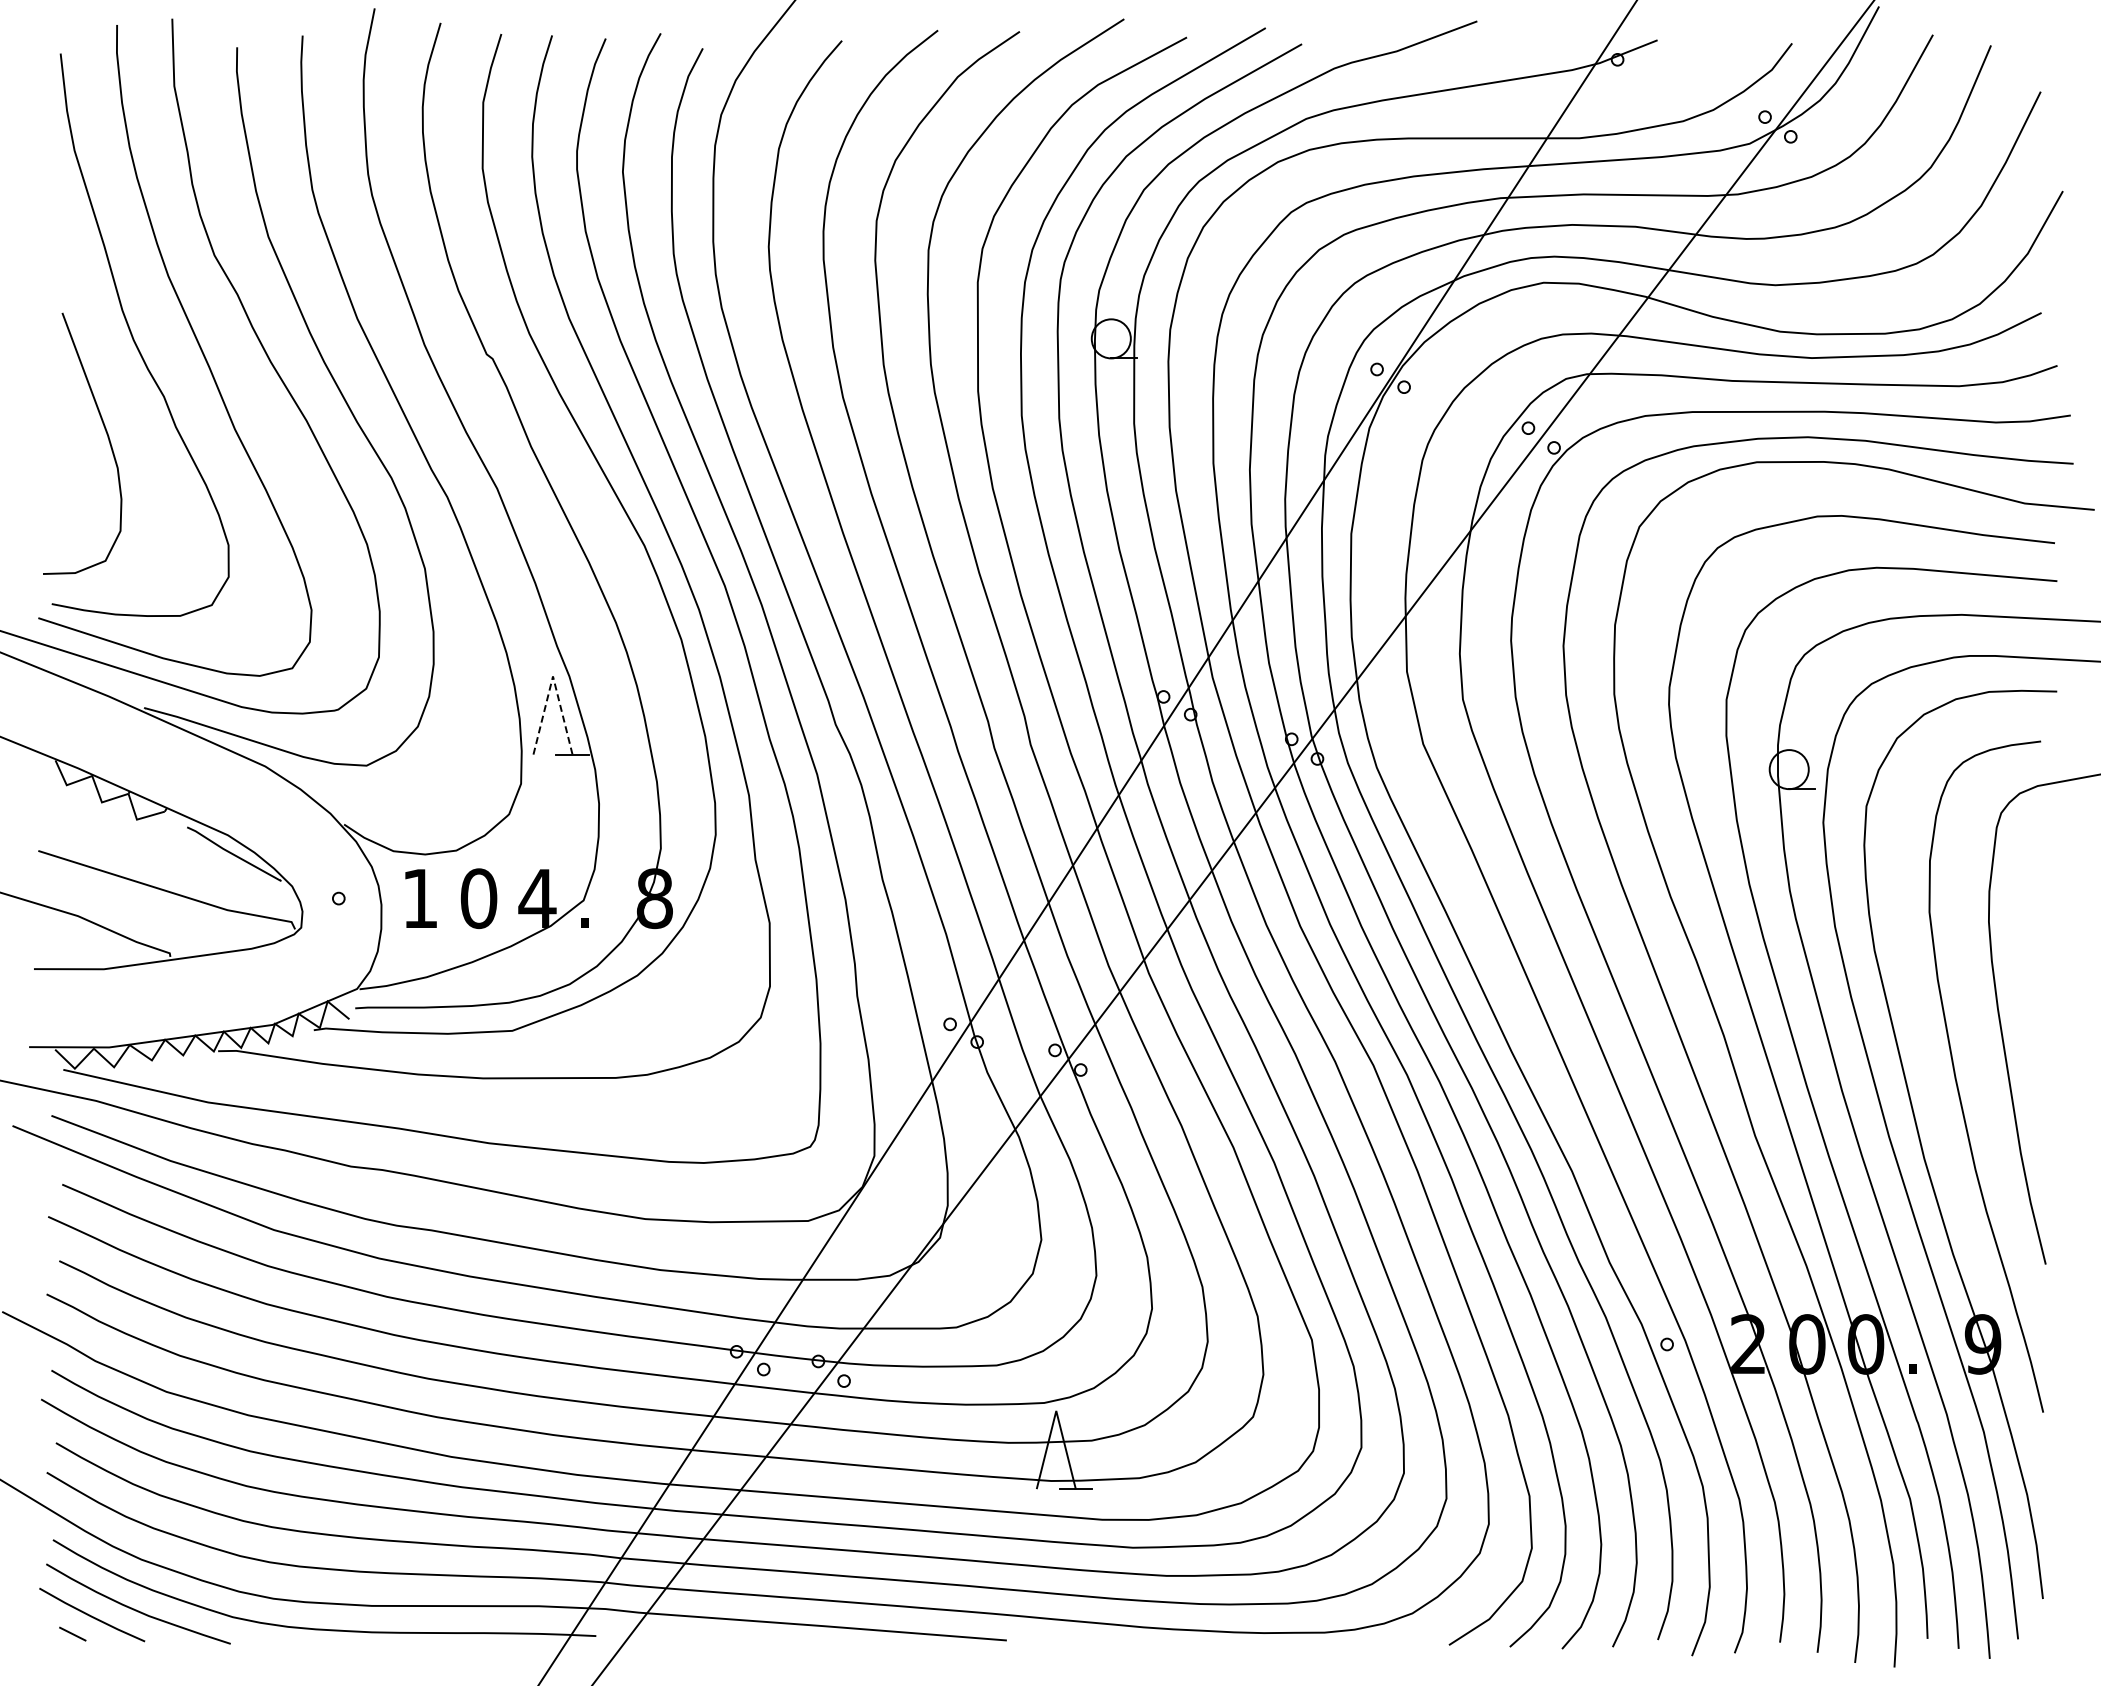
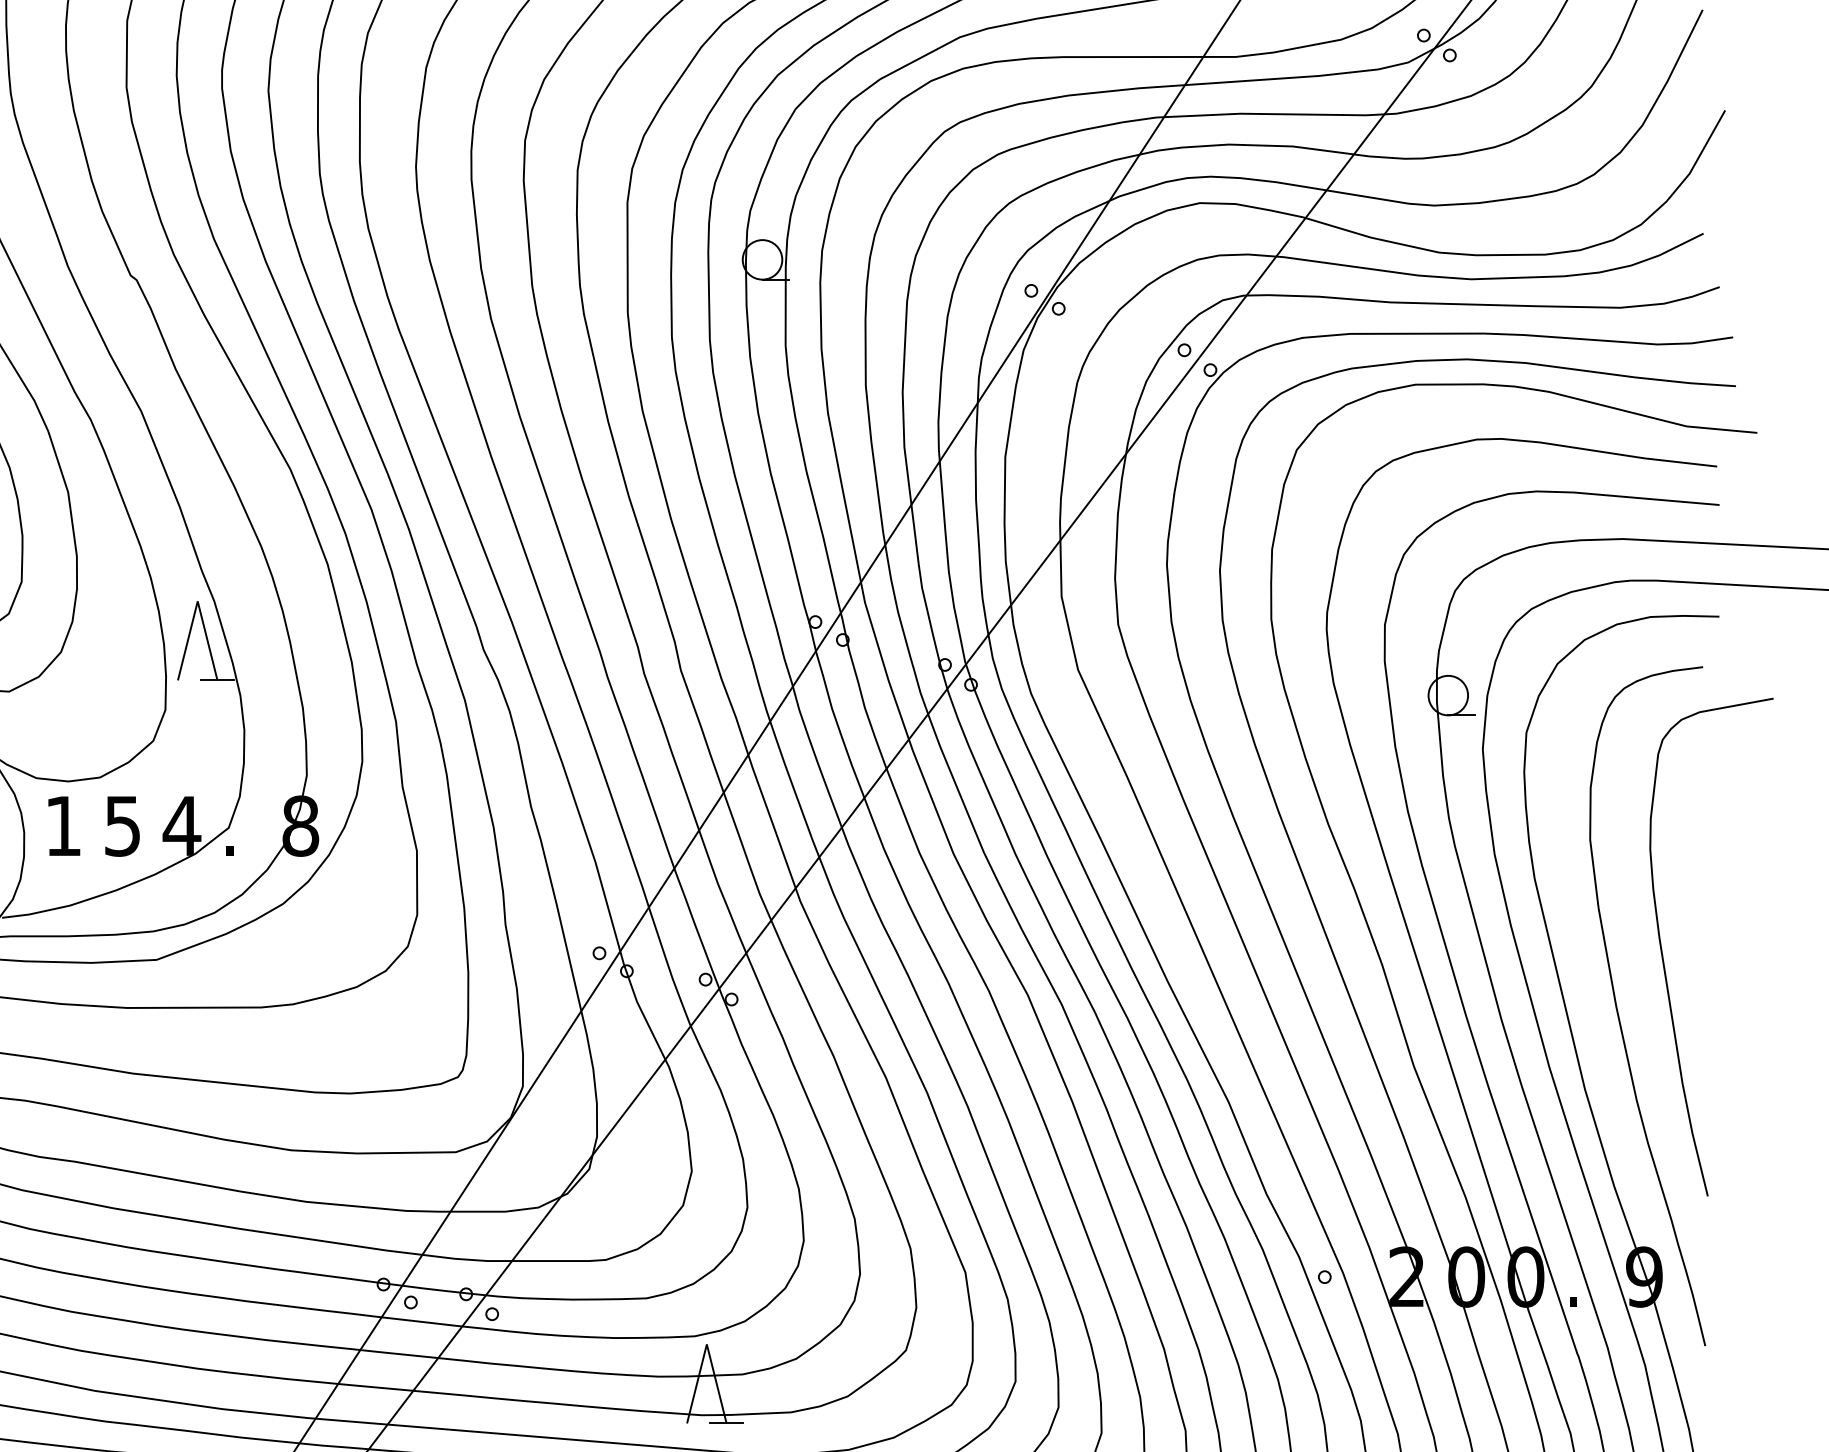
line: (553, 676) -> (198, 601), dashed -> solid
text: (478, 898) -> (122, 825), 0 -> 5

